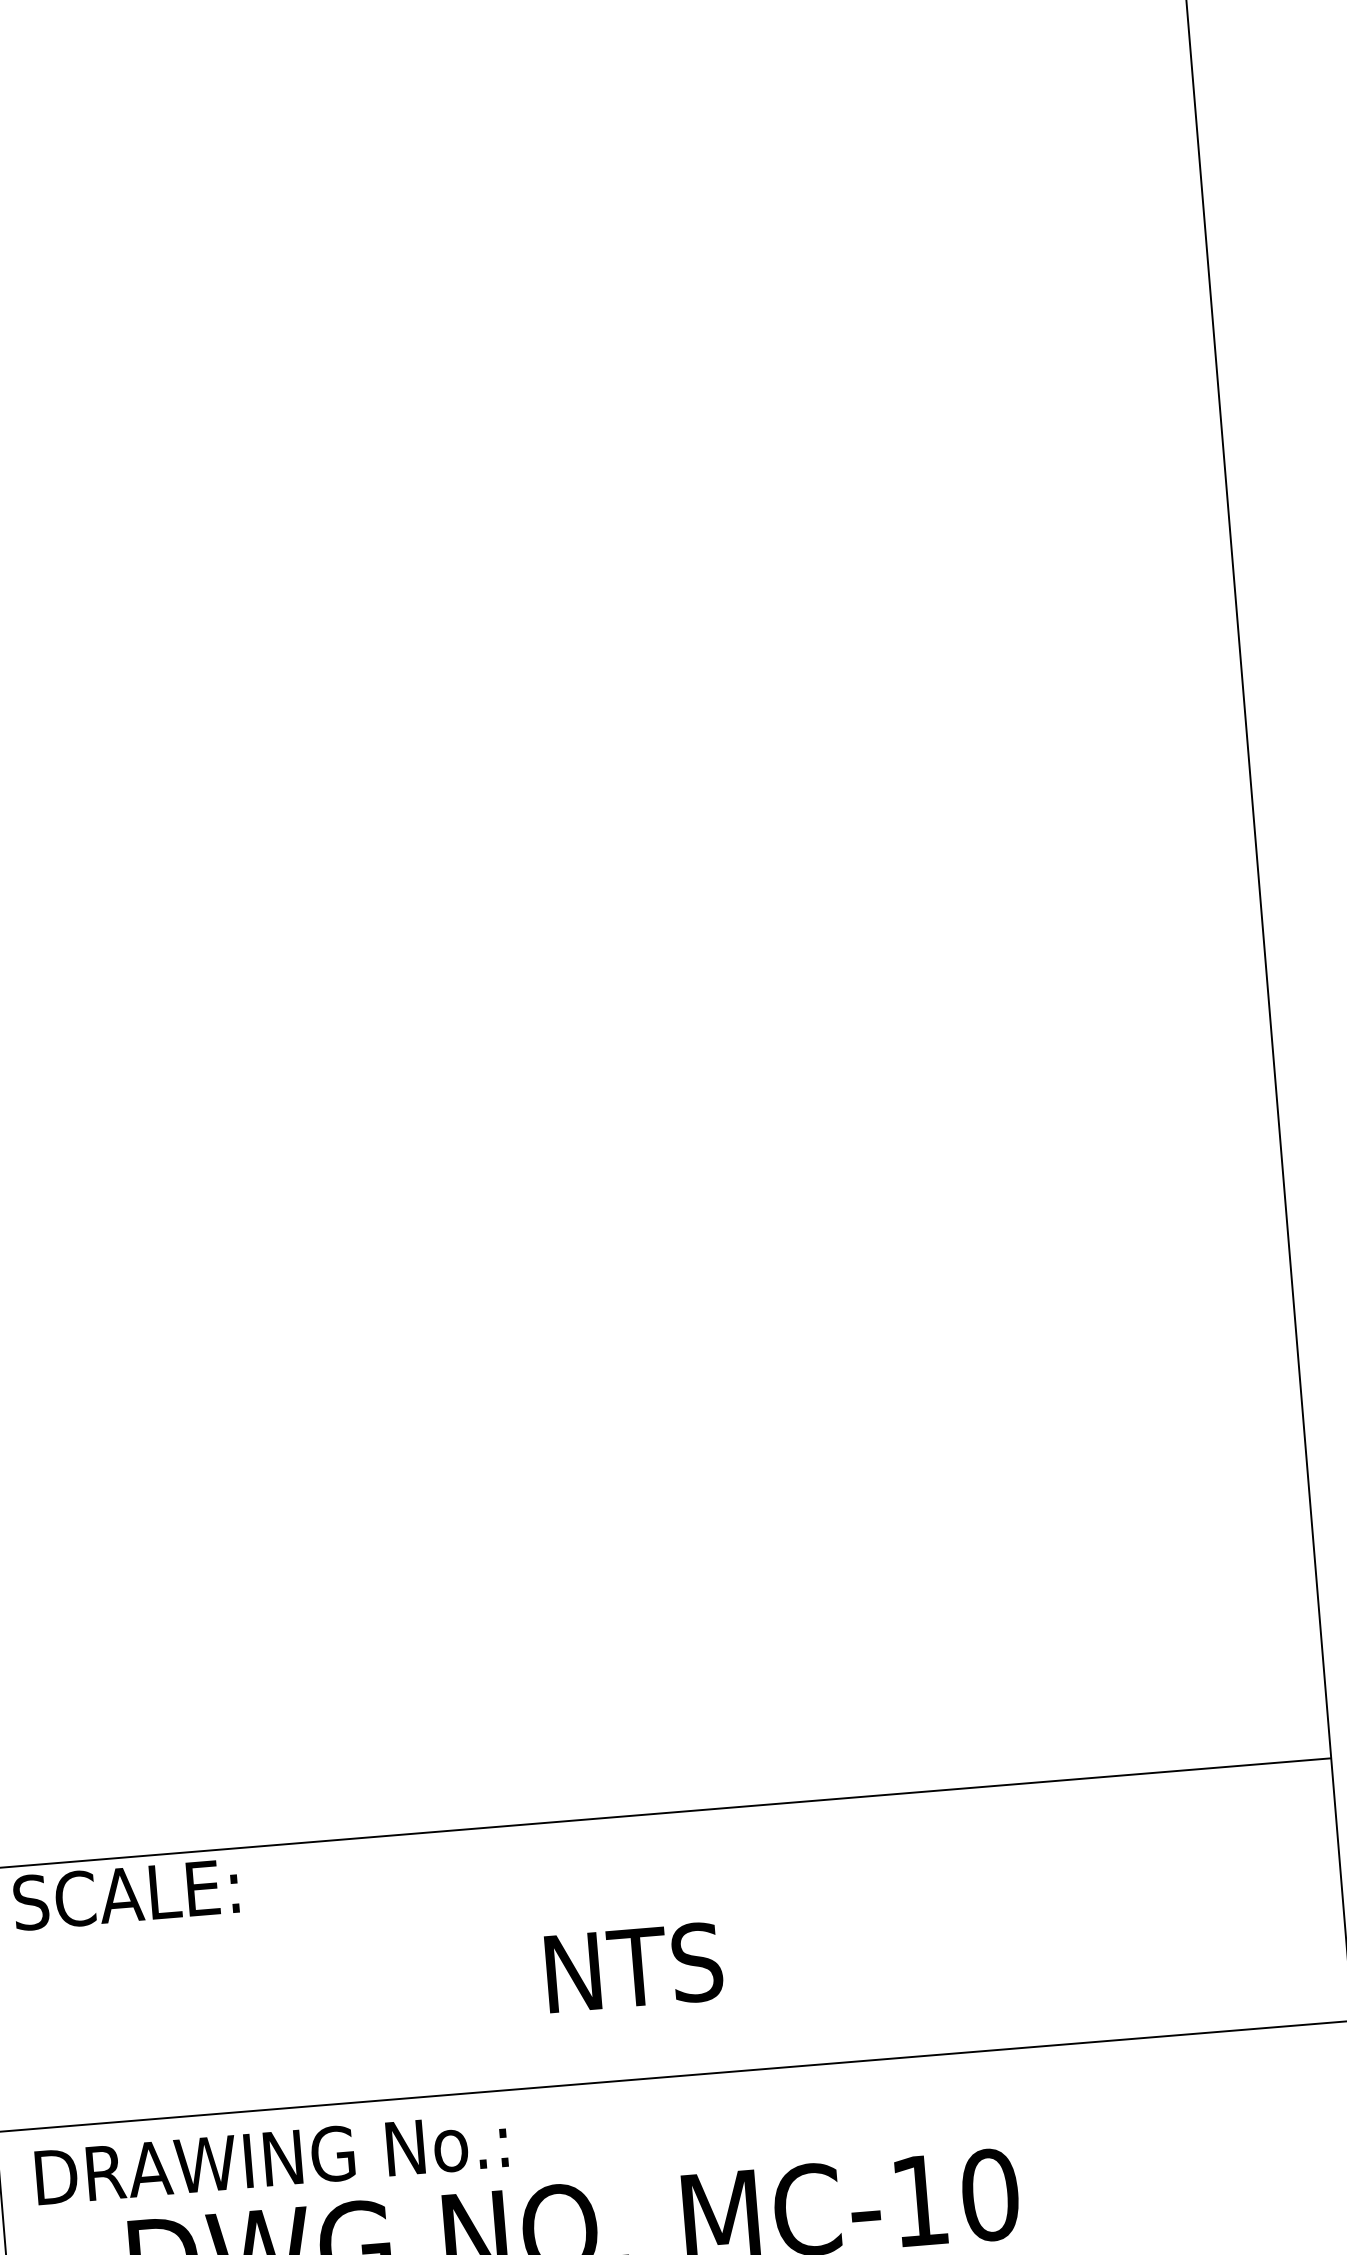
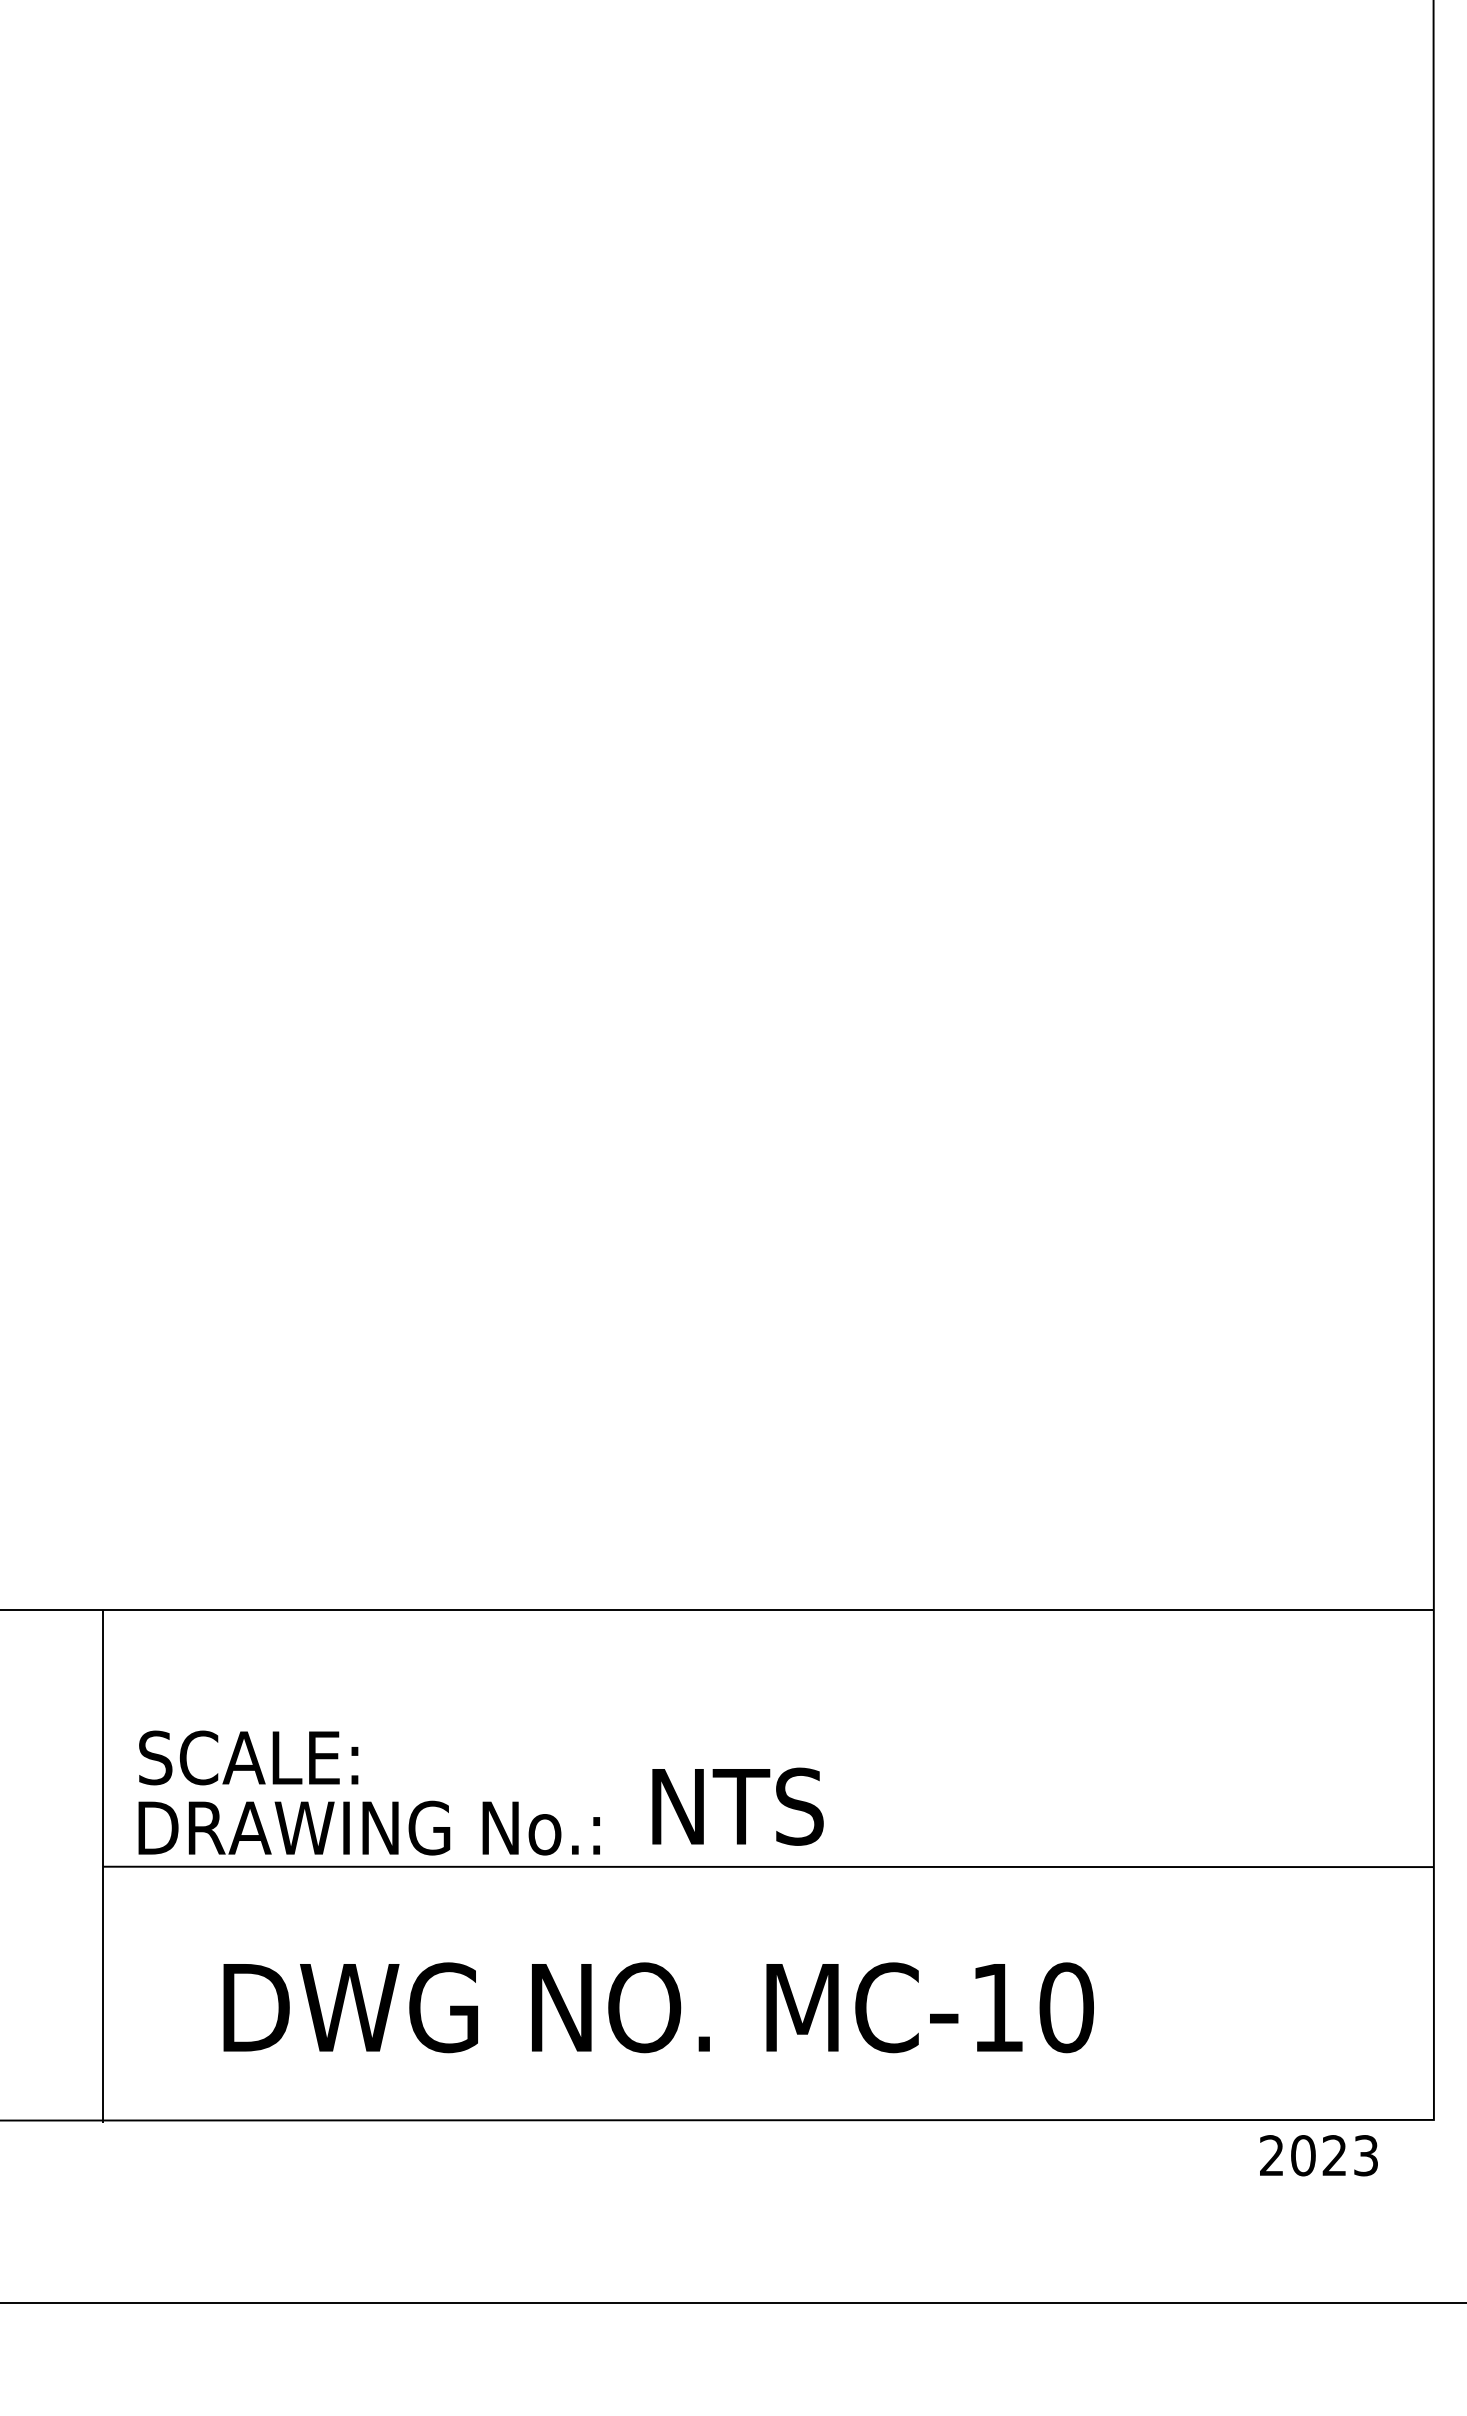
text: (125, 1894) -> (248, 1757), moved
text: (633, 1967) -> (737, 1806), moved
text: (270, 2158) -> (368, 1827), moved

